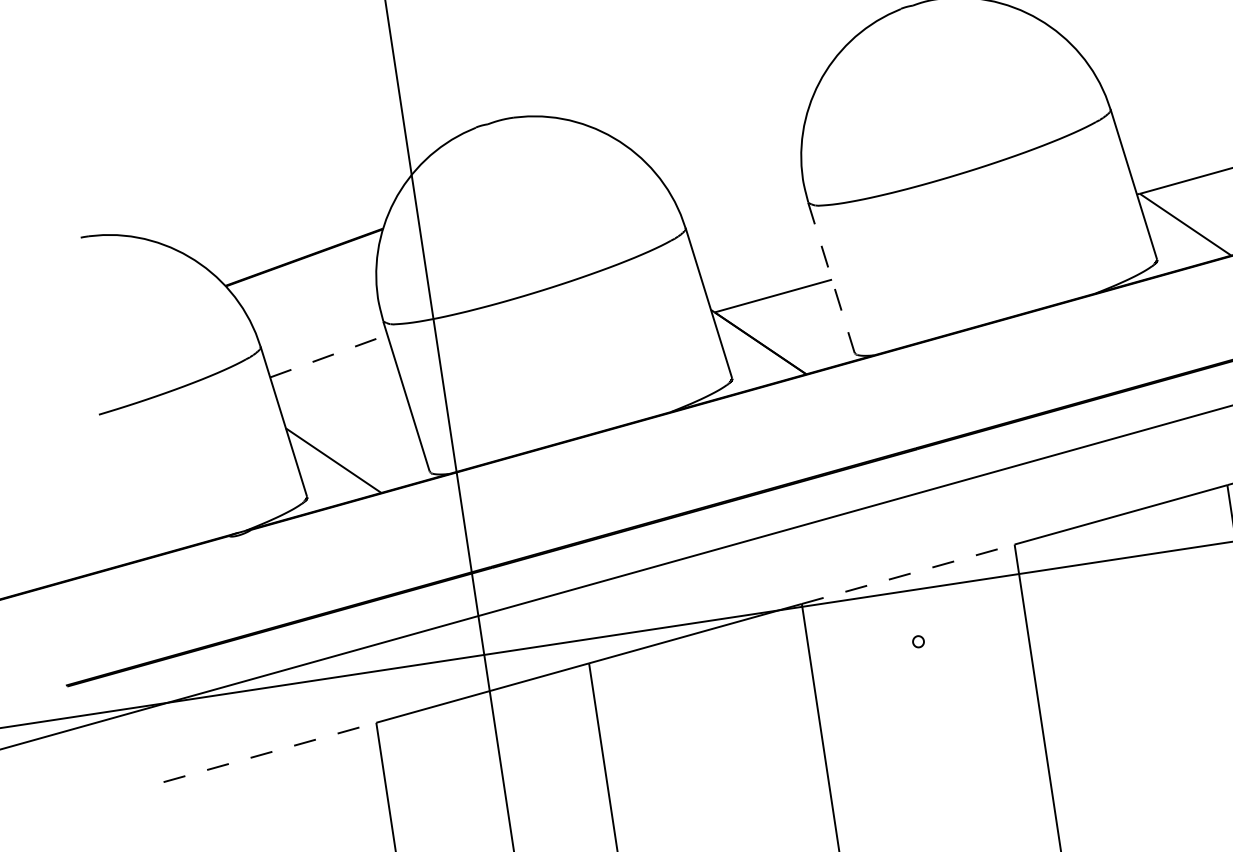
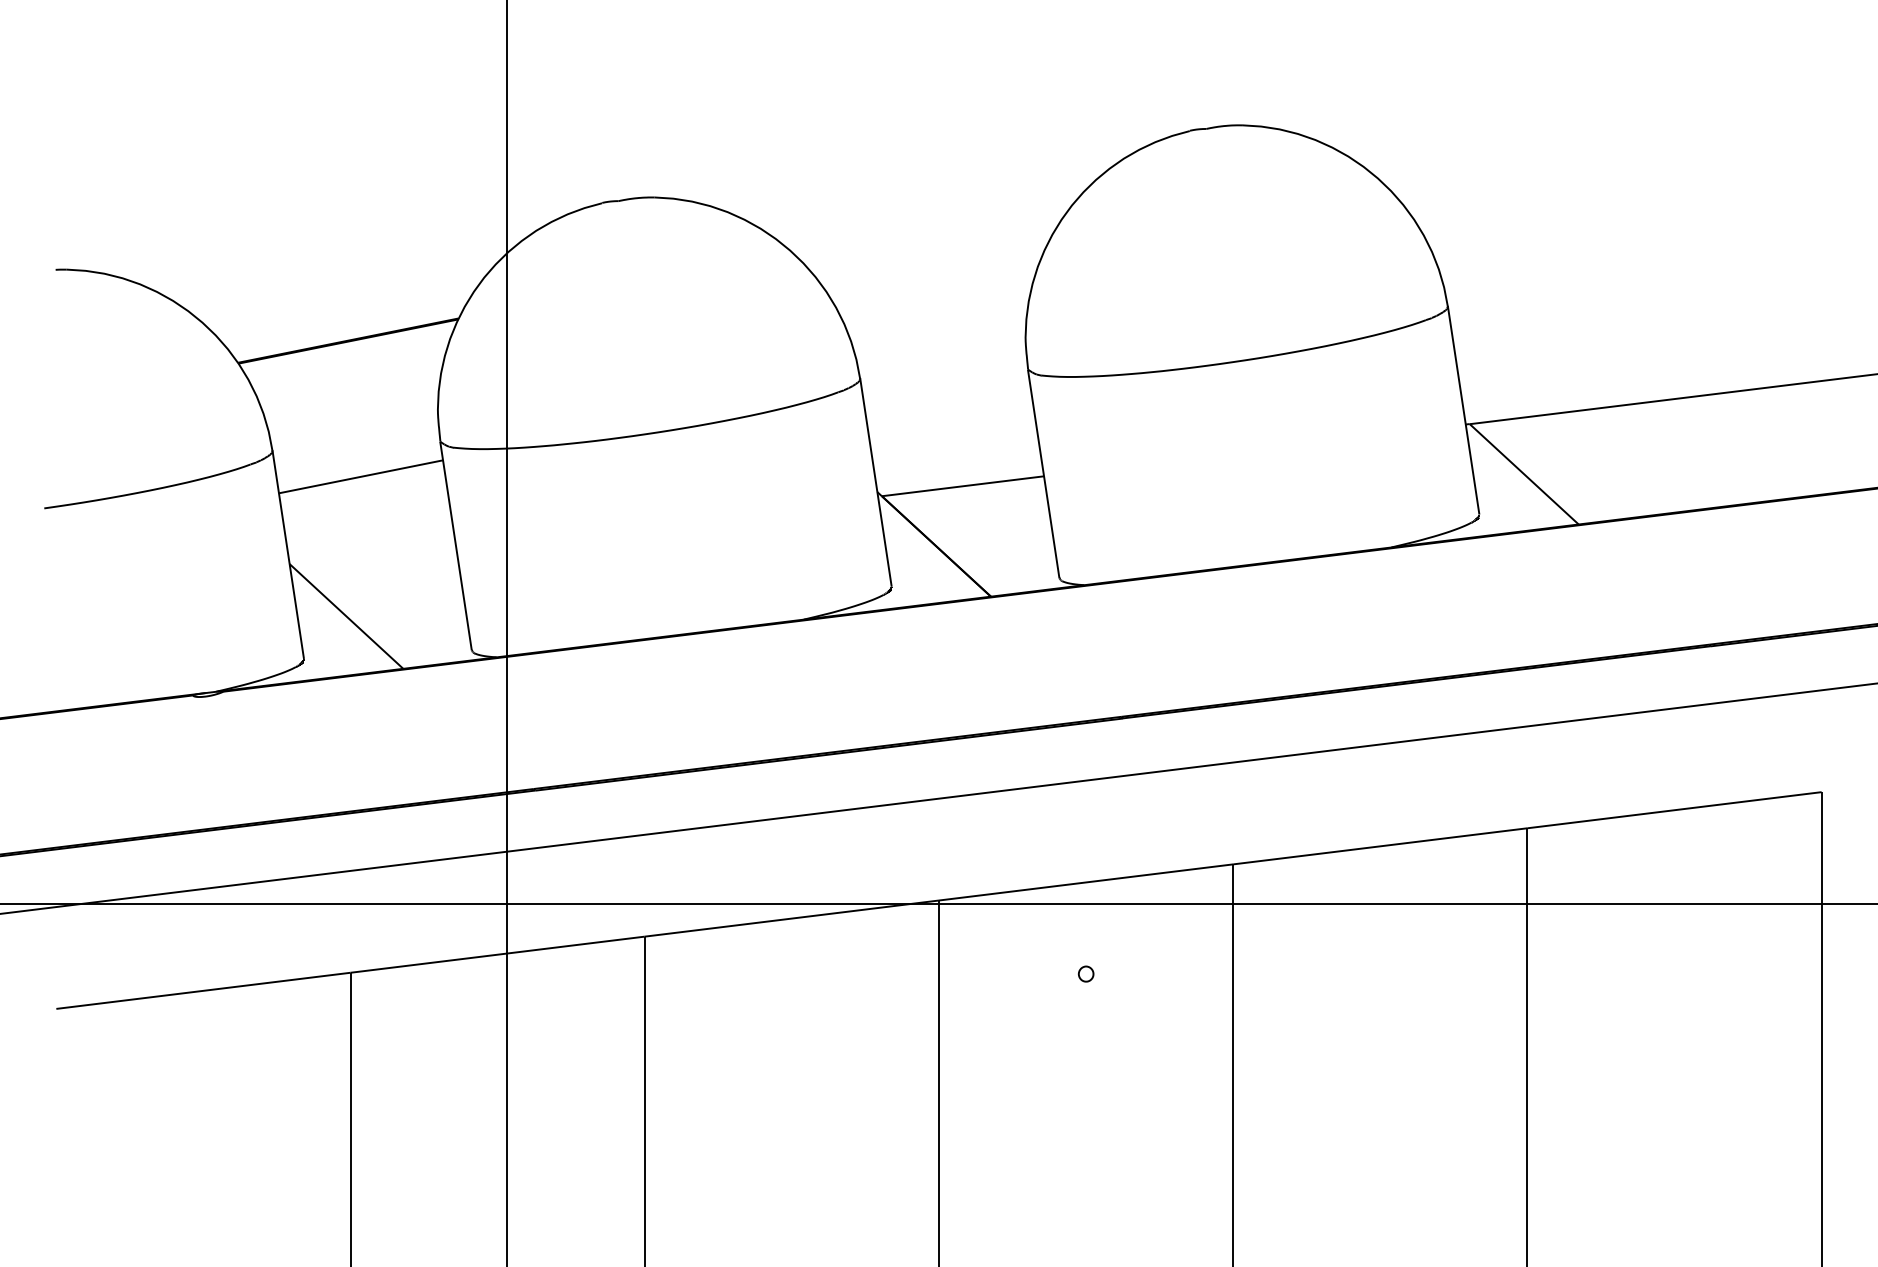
line: (831, 277) -> (1043, 473), dashed -> solid
line: (329, 355) -> (361, 476), dashed -> solid
line: (908, 574) -> (1086, 882), dashed -> solid
line: (269, 752) -> (203, 990), dashed -> solid

